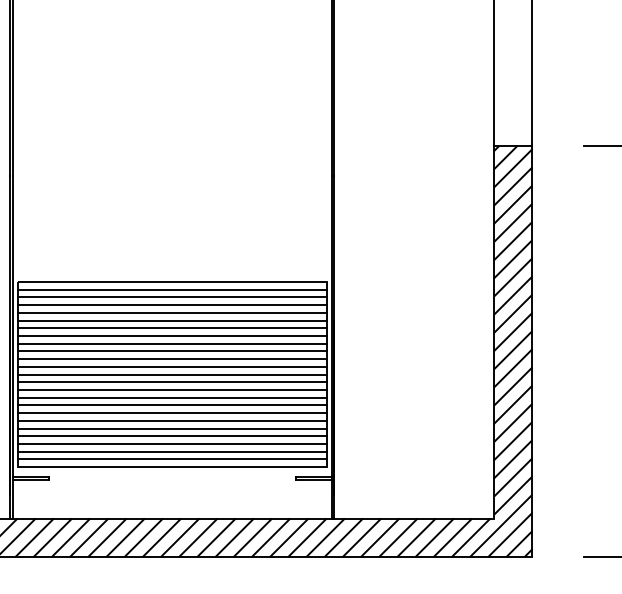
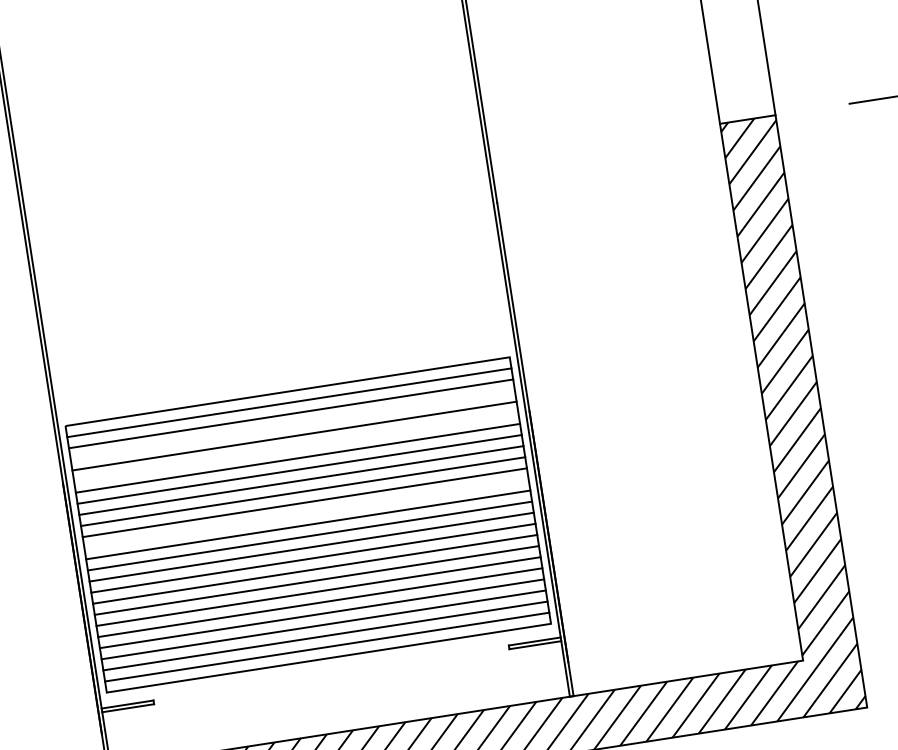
line: (172, 305) -> (293, 425), removed
line: (172, 320) -> (296, 447), removed
line: (172, 366) -> (306, 513), removed

